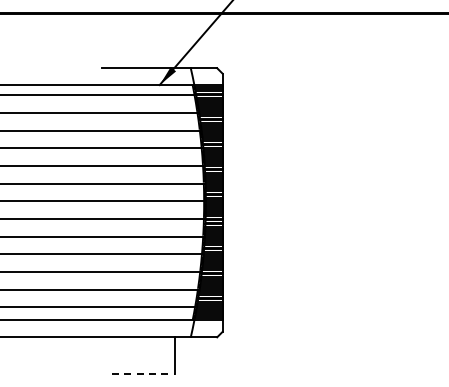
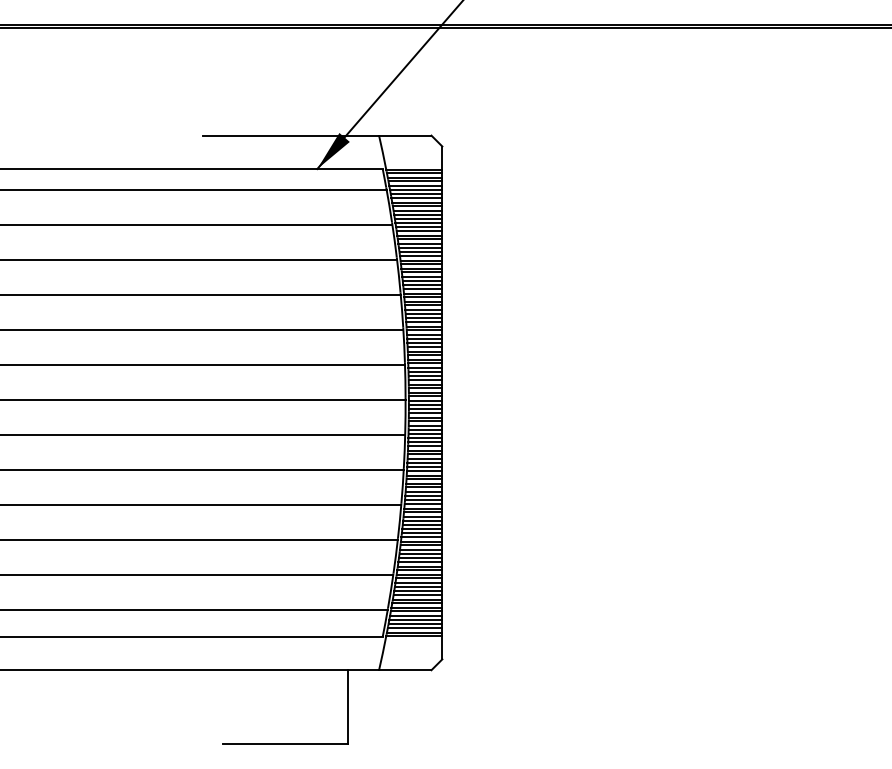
line: (143, 374) -> (285, 744), dashed -> solid

